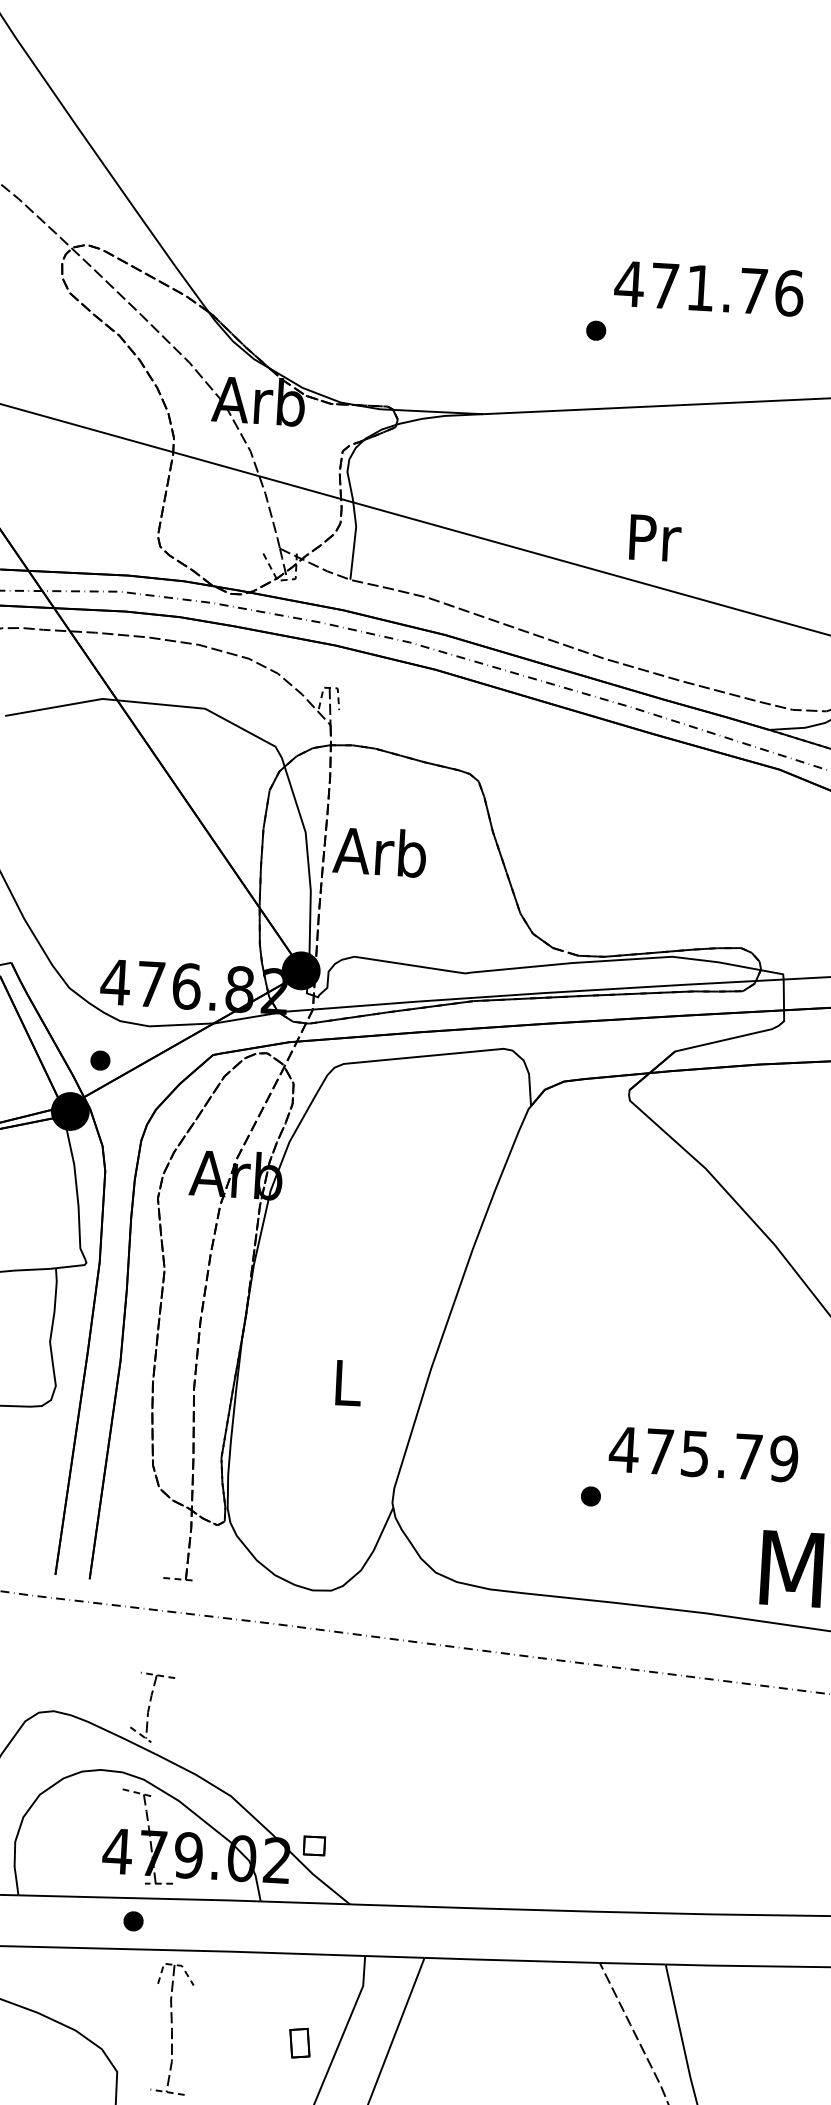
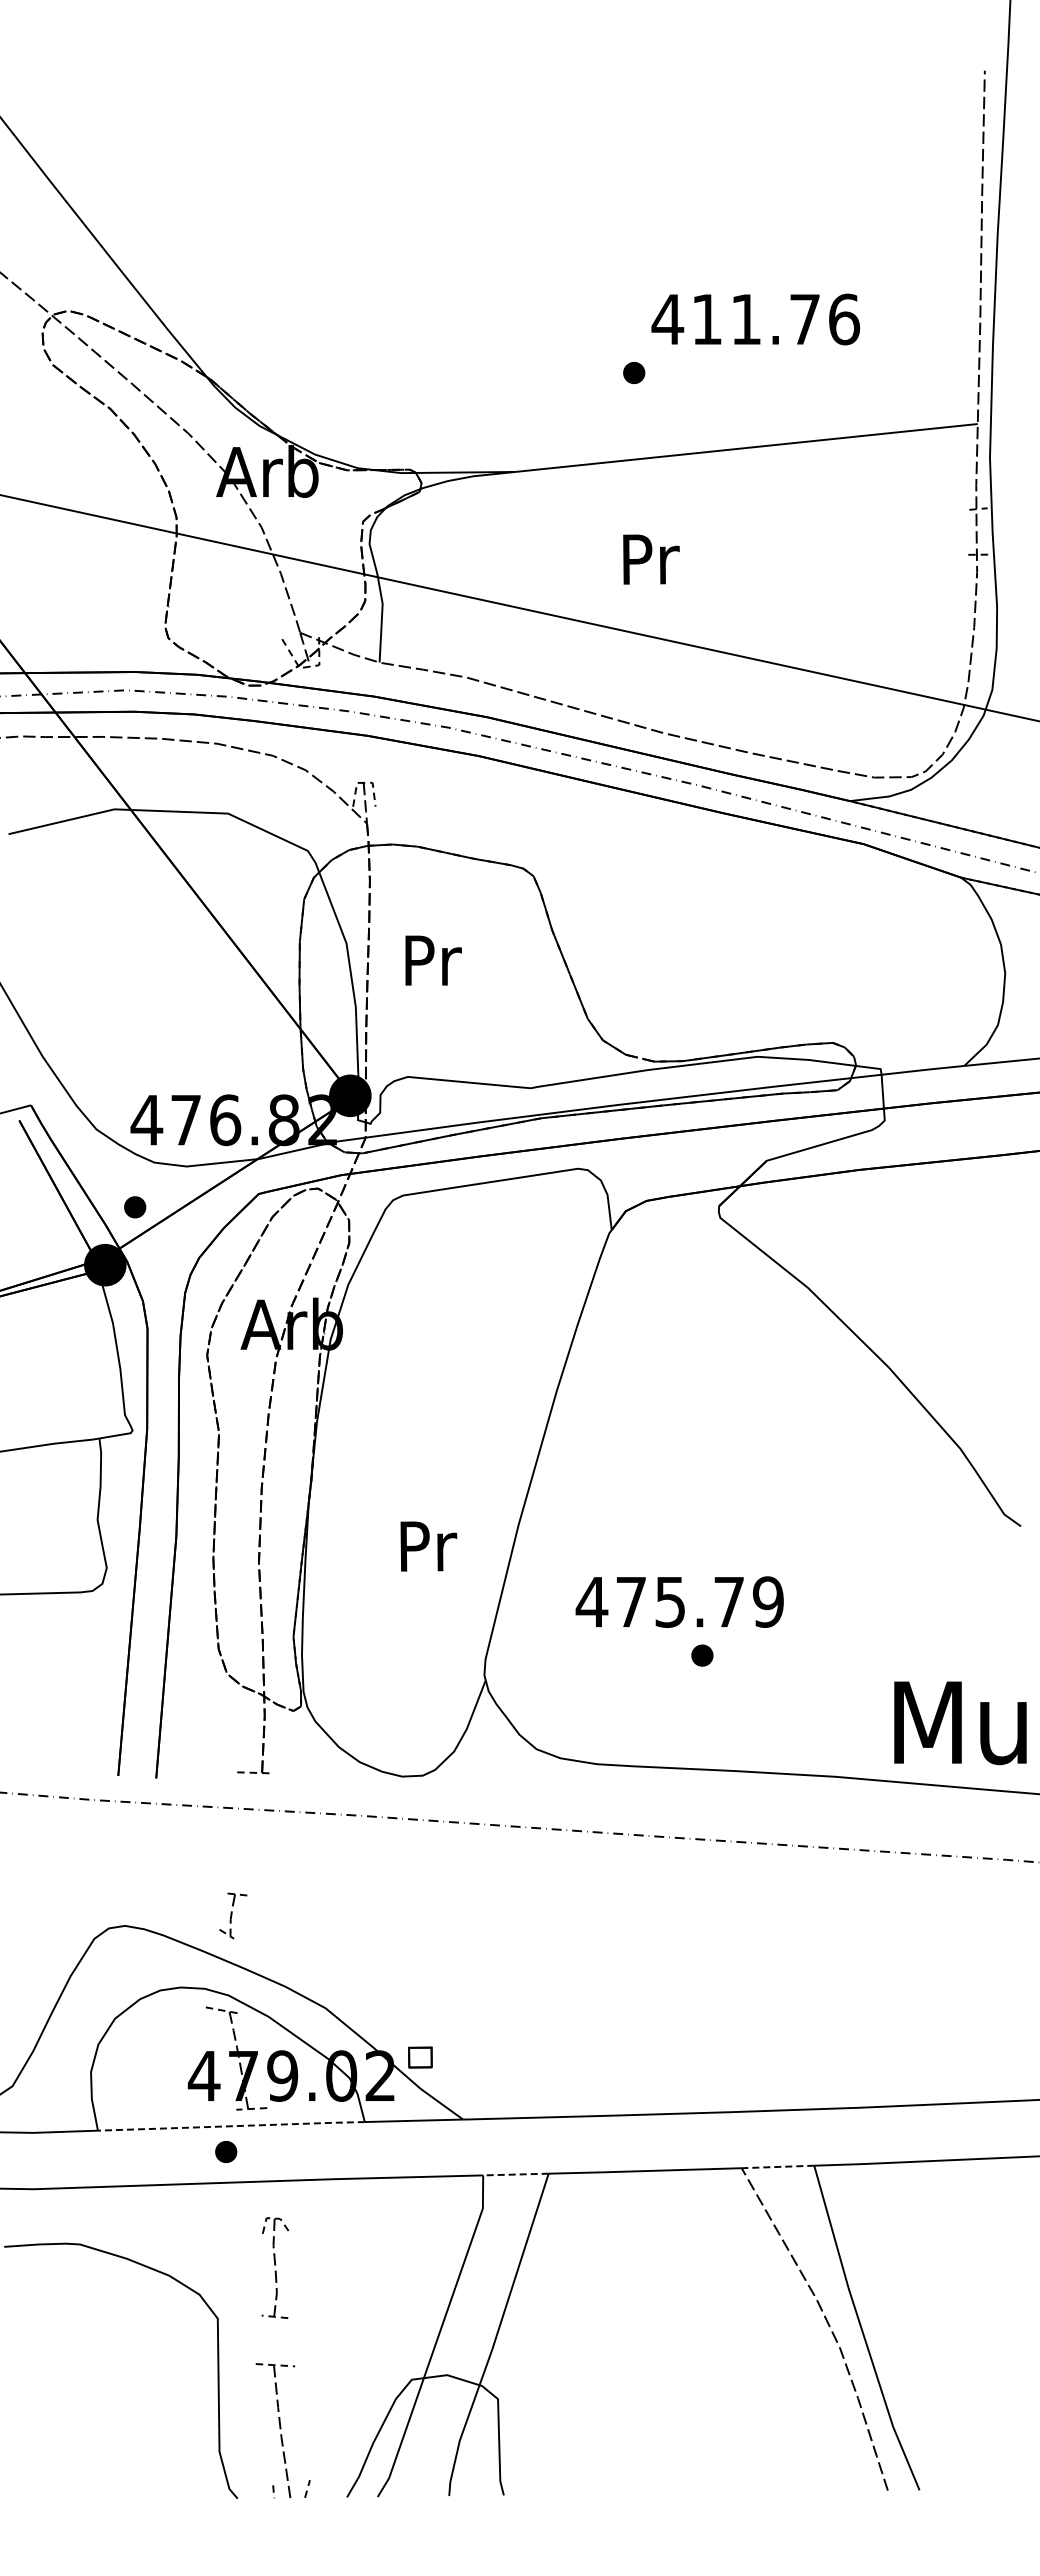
text: (664, 286) -> (706, 319), 471.76 -> 411.76
text: (655, 538) -> (651, 559), moved
text: (380, 851) -> (429, 959), Arb -> Pr
text: (348, 1383) -> (428, 1546), L -> Pr
text: (703, 1453) -> (679, 1601), moved
part: (152, 1707) -> (233, 1915), size x0.6
line: (139, 1898) -> (231, 2126), solid -> dashed
line: (394, 1956) -> (515, 2174), solid -> dashed
line: (632, 1963) -> (777, 2166), solid -> dashed
part: (172, 2028) -> (275, 2267), size x0.7
part: (299, 2043) -> (416, 2275), removed

